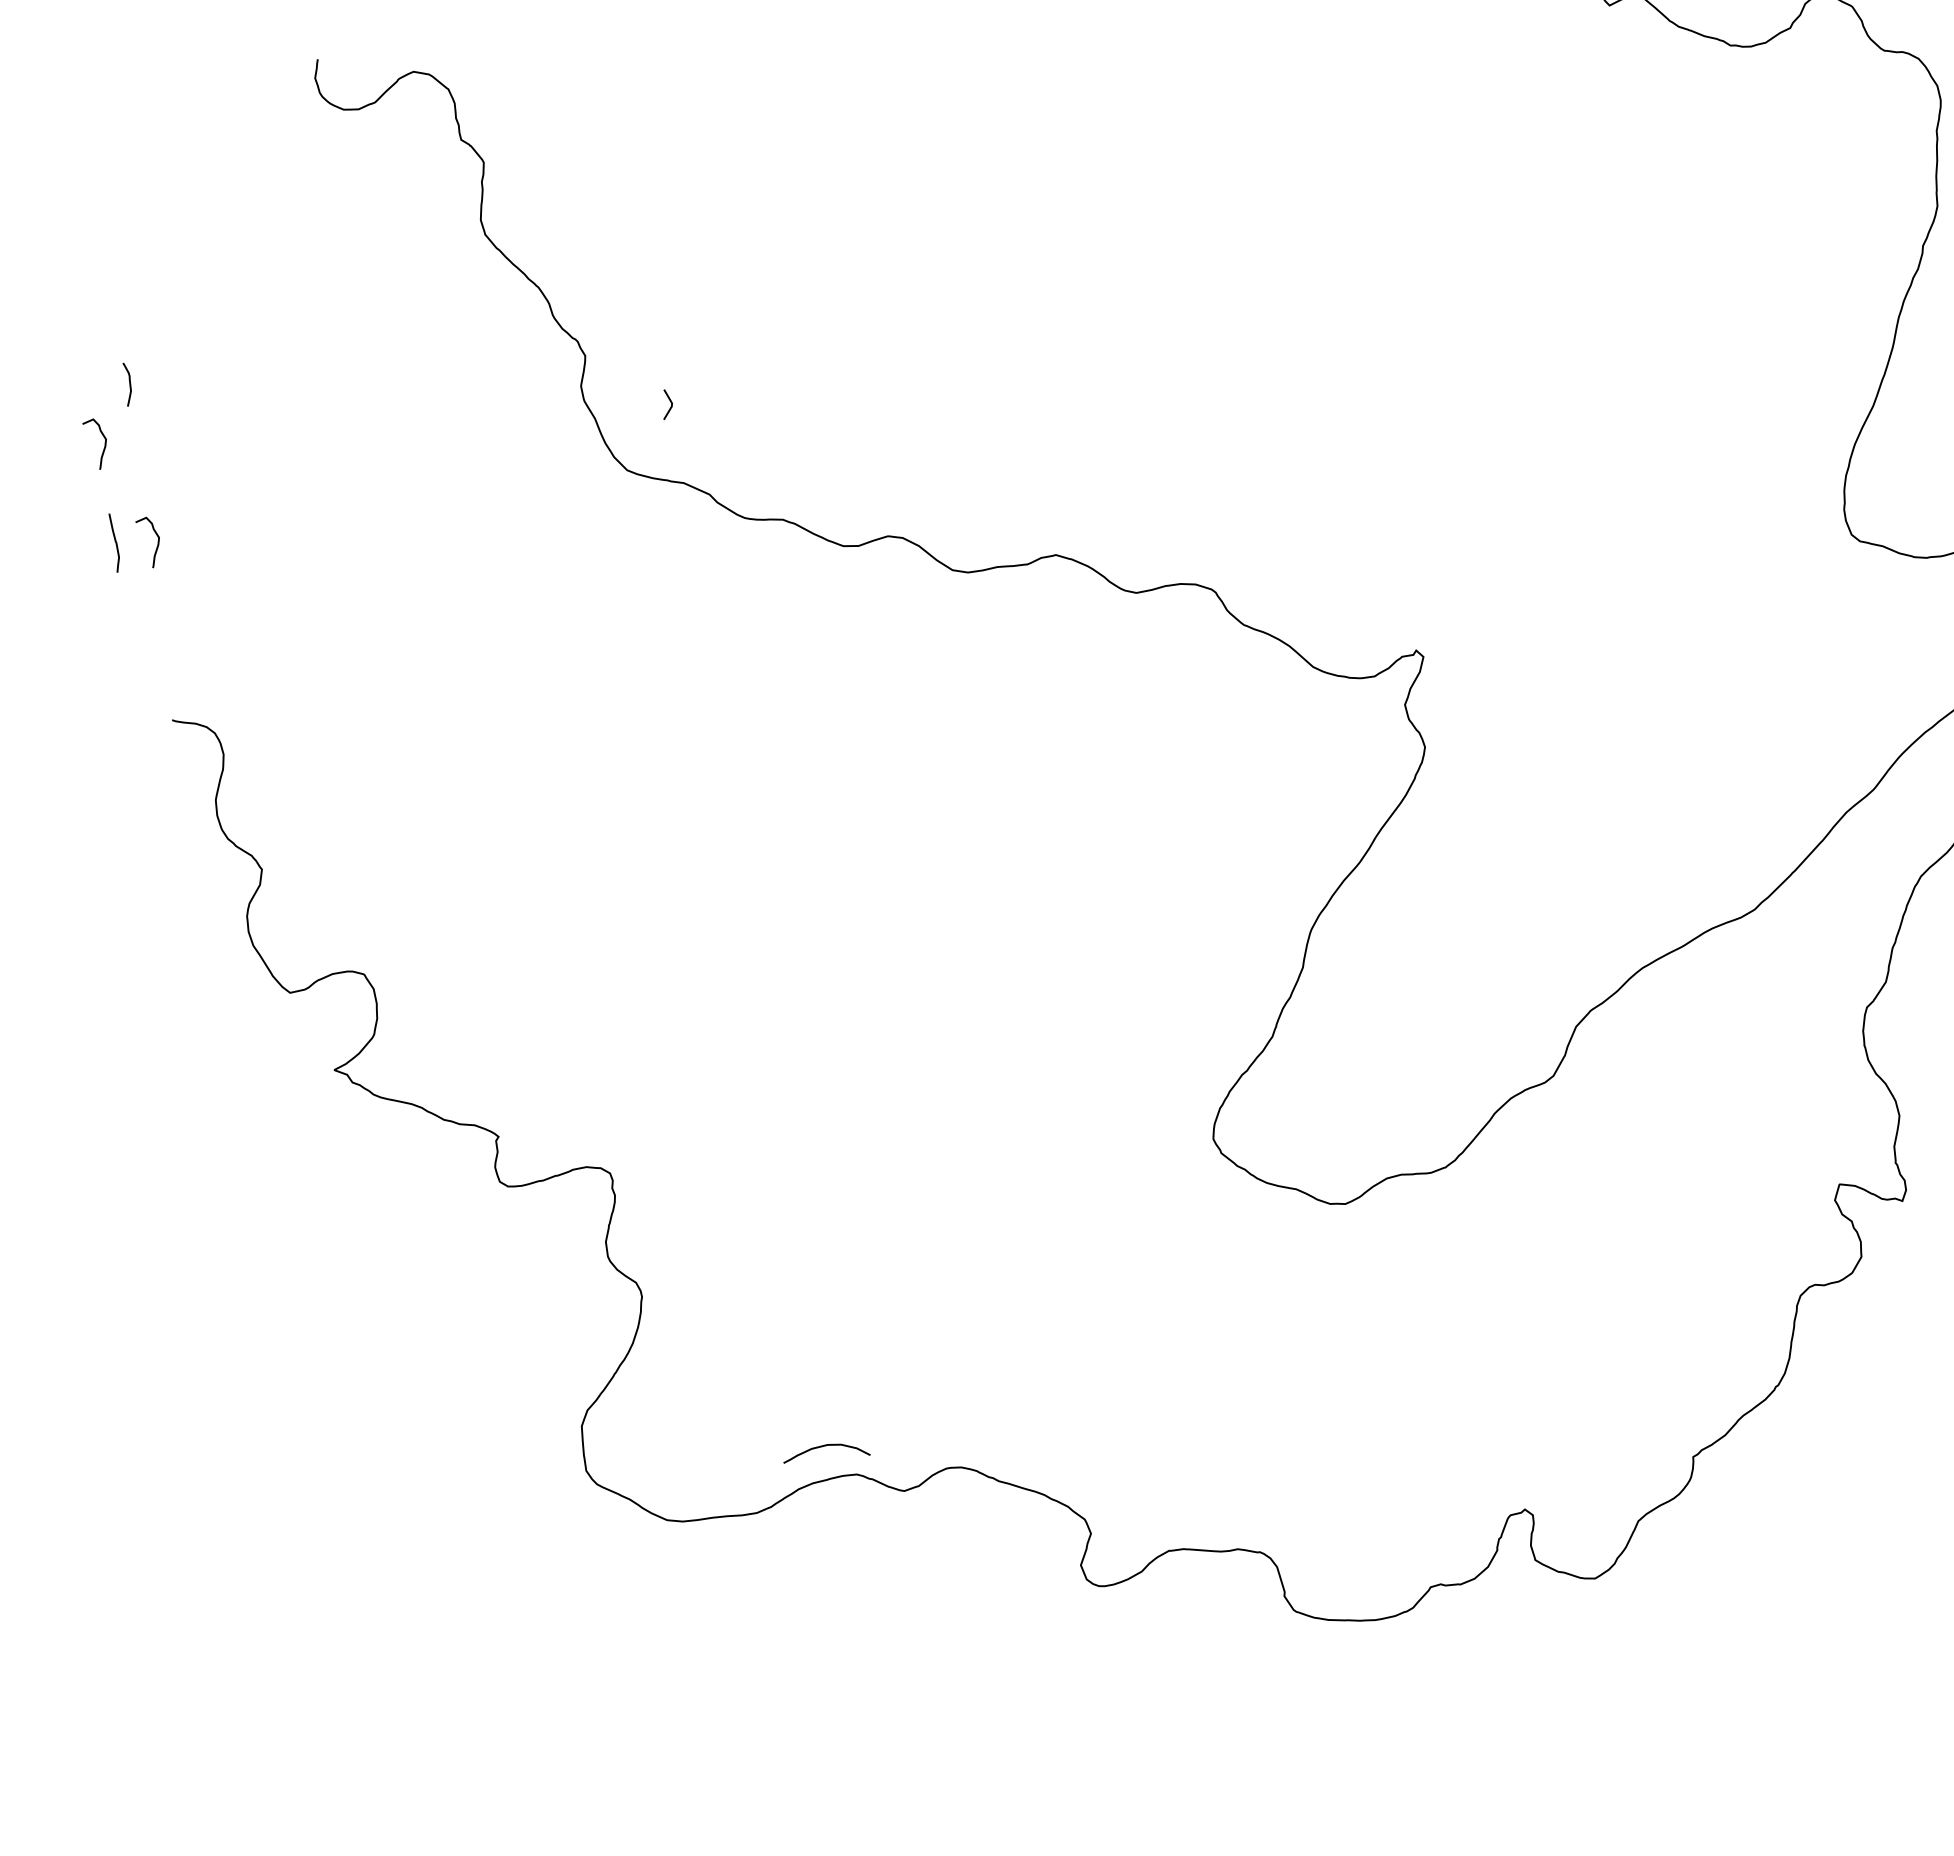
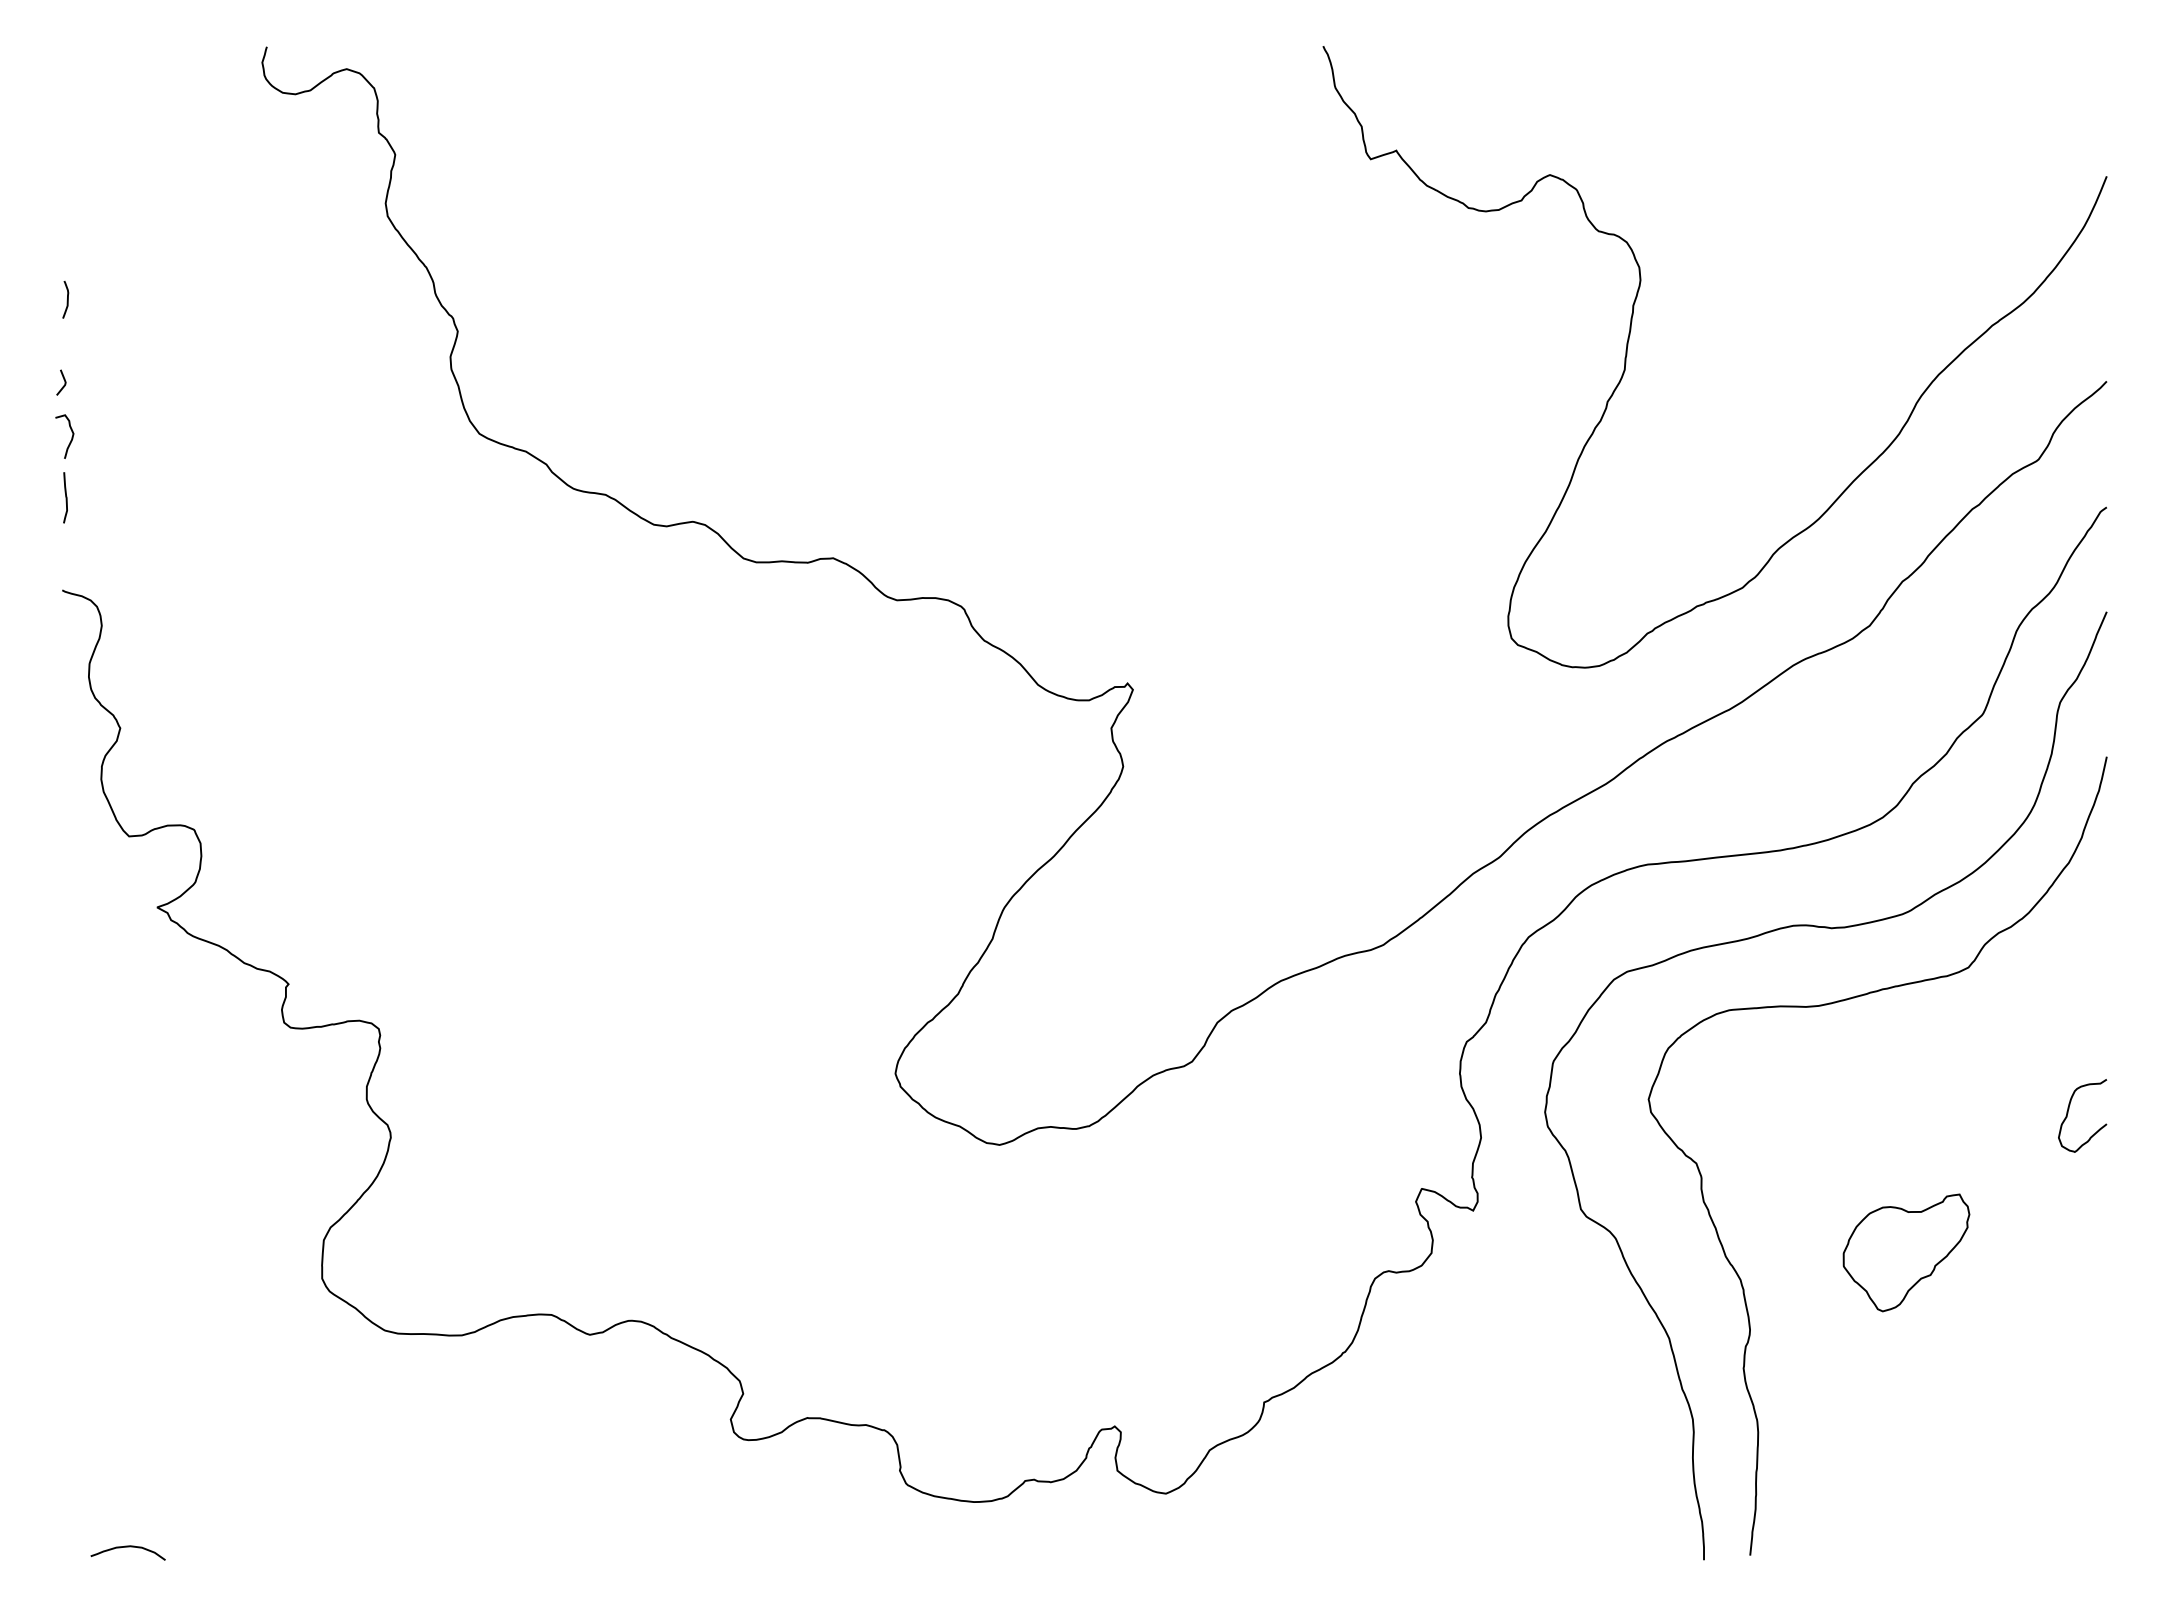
line: (670, 403) -> (64, 382), moved
curve: (104, 442) -> (38, 346), removed
curve: (115, 542) -> (65, 497), moved
curve: (824, 1446) -> (127, 1547), moved

